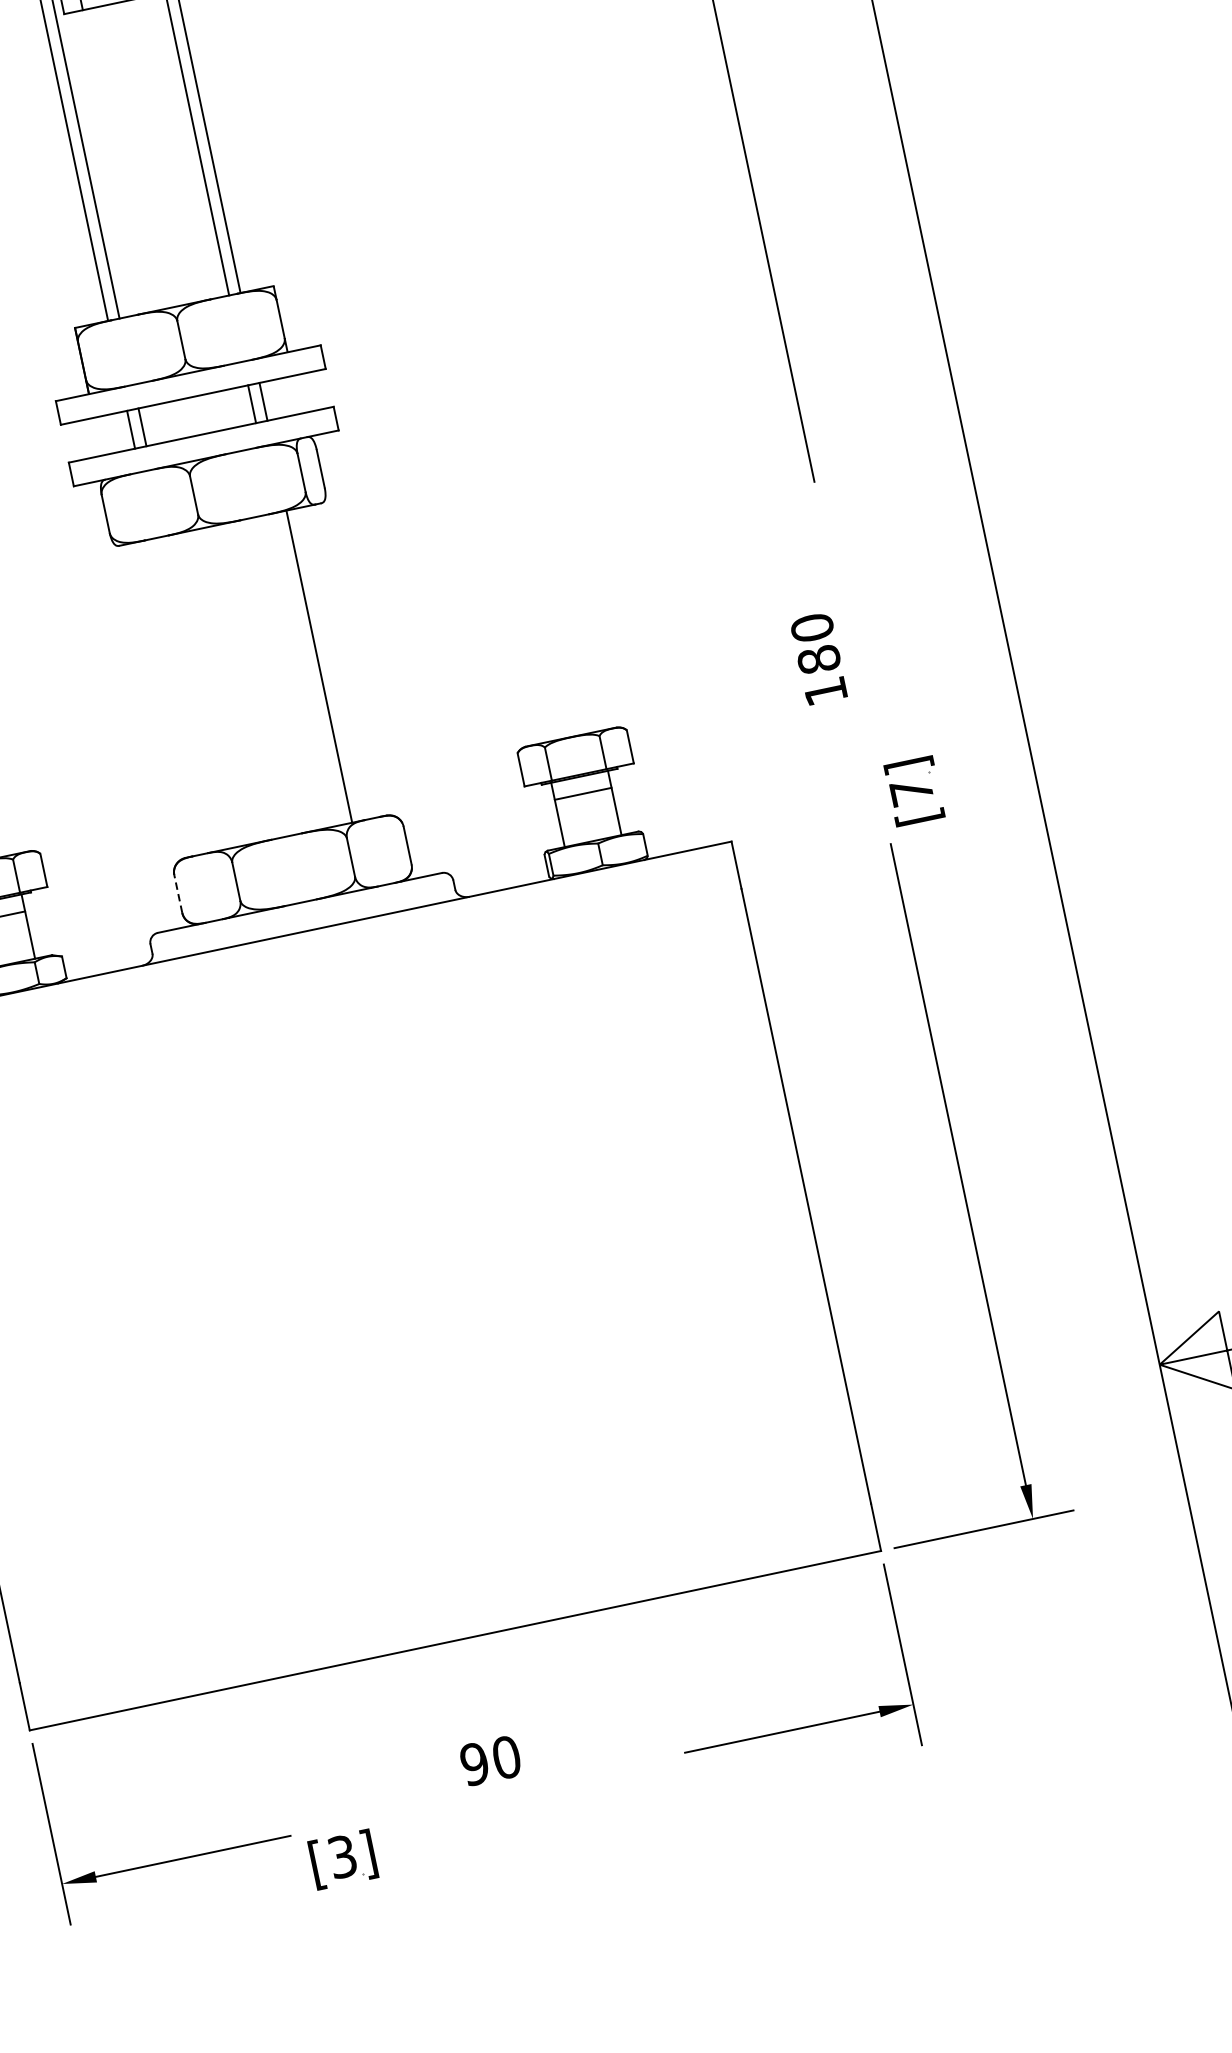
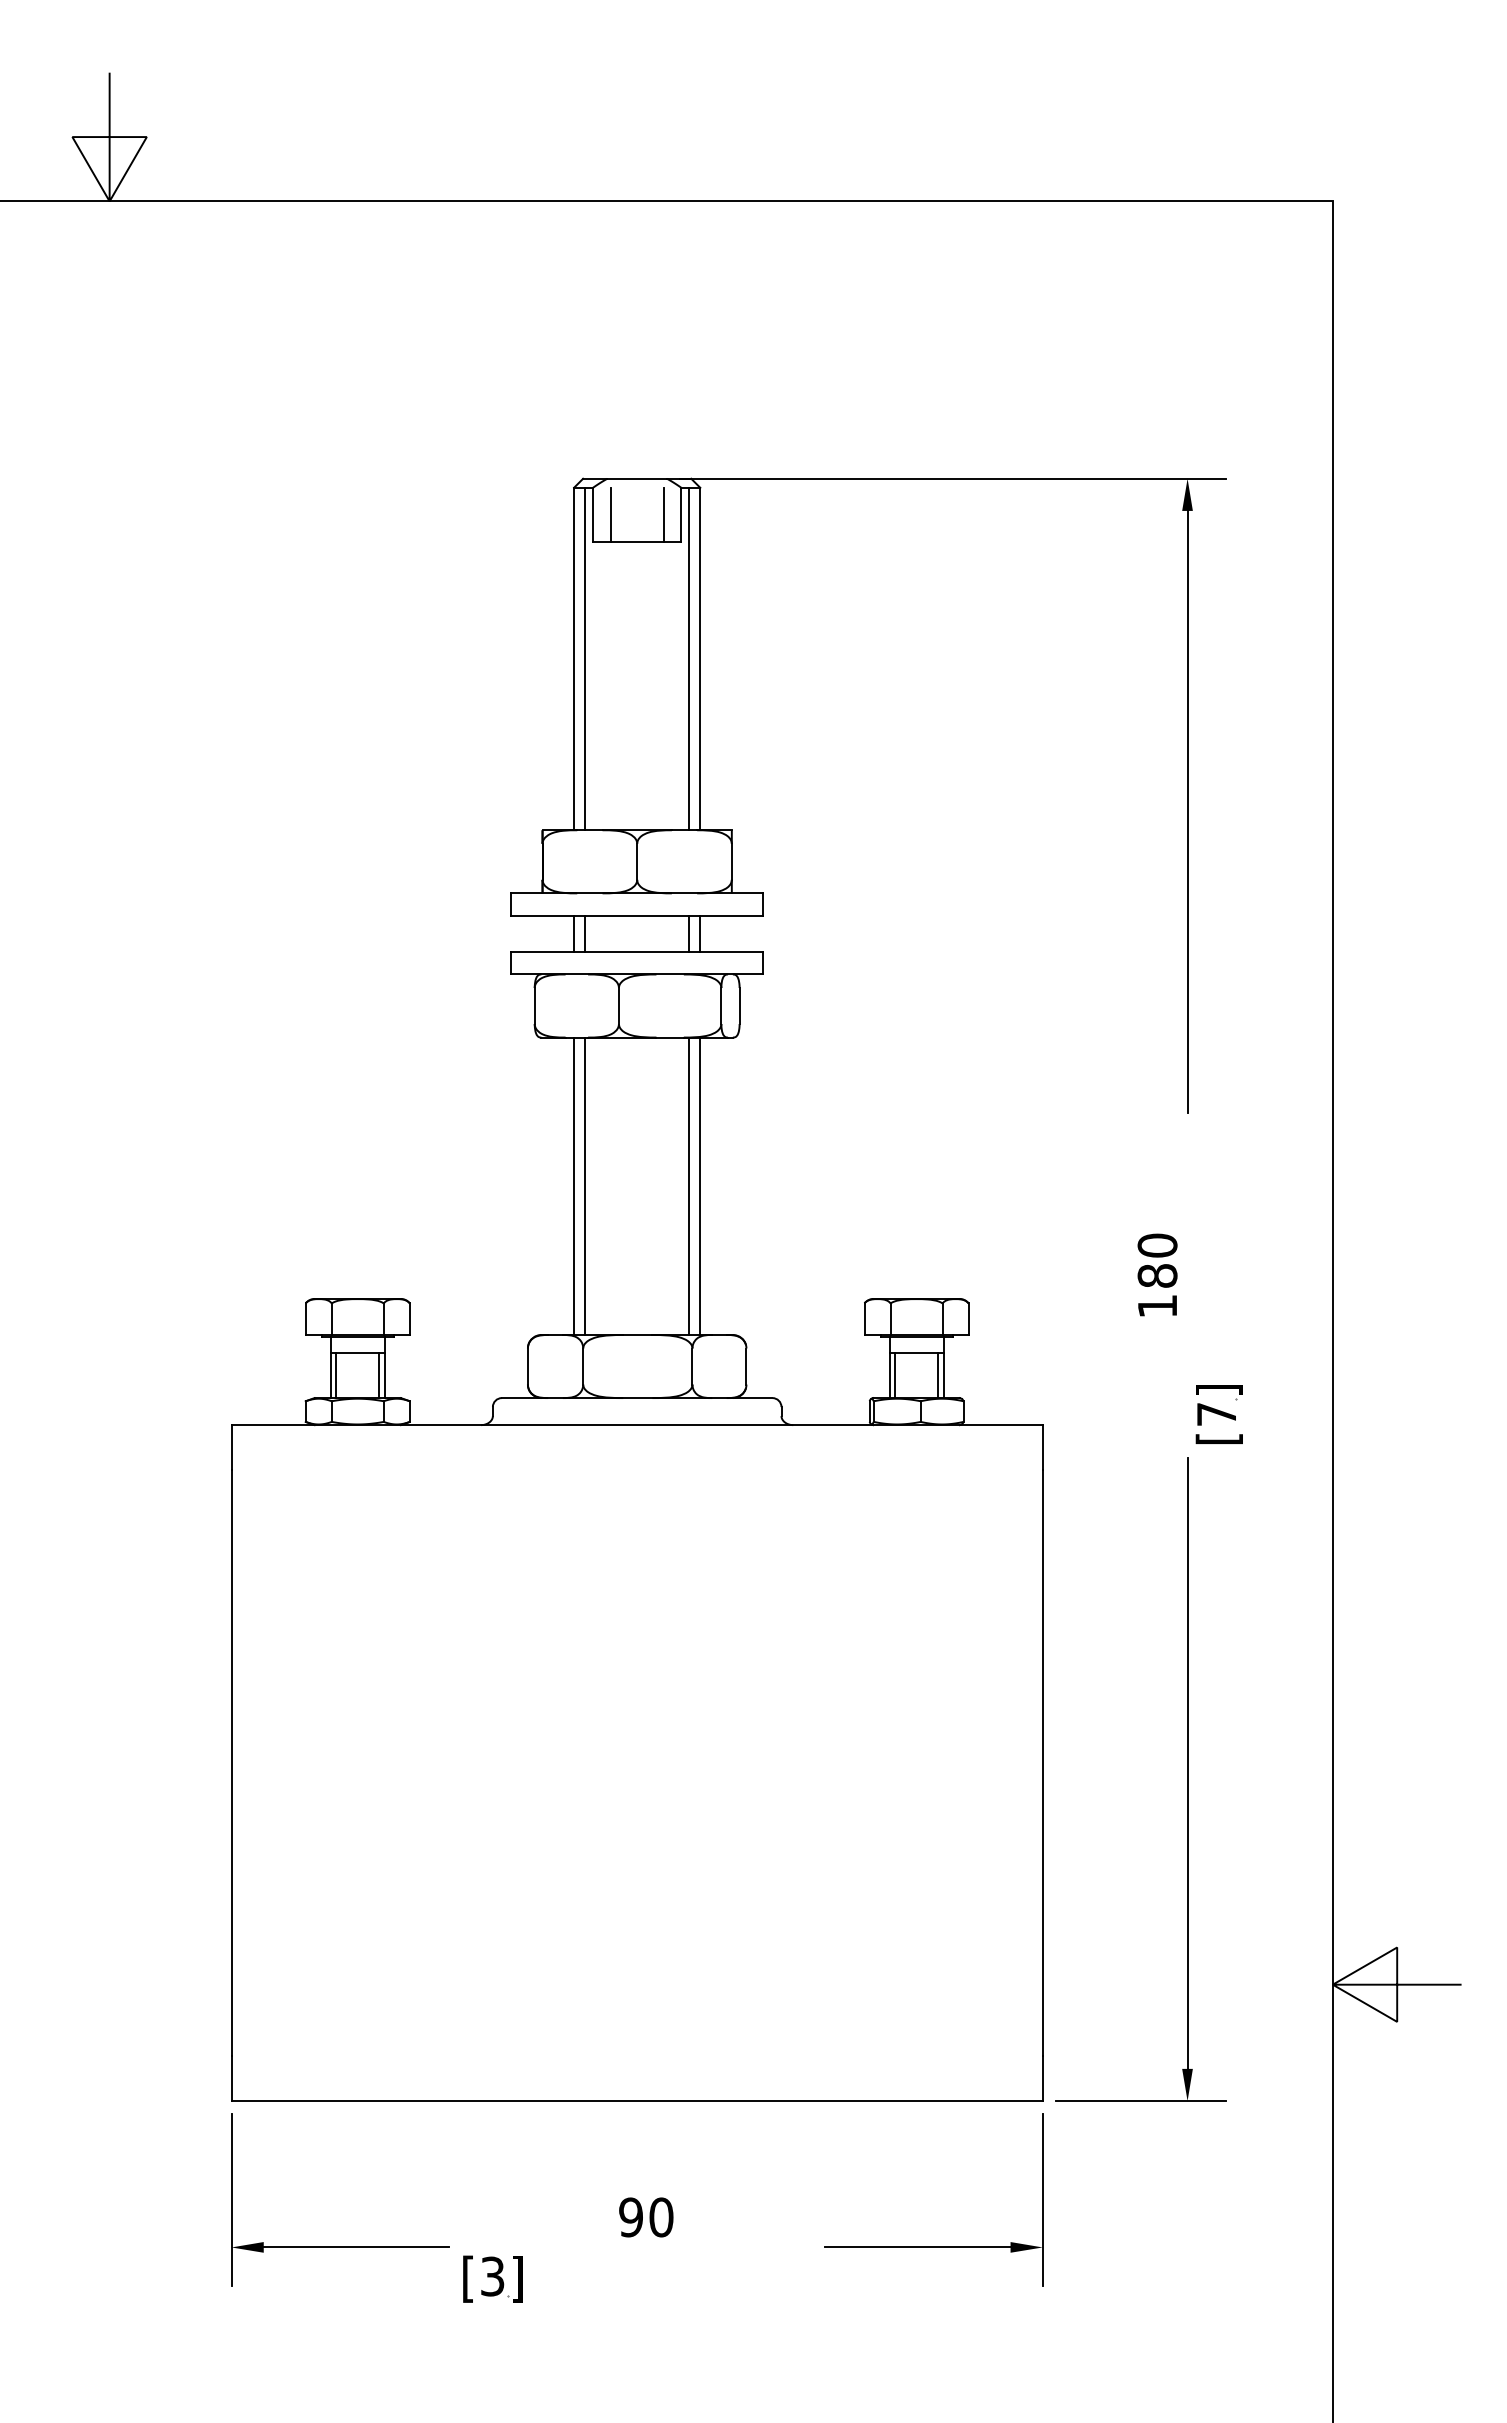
line: (307, 668) -> (689, 1185), added
line: (197, 691) -> (584, 1185), added
line: (187, 693) -> (574, 1185), added
line: (611, 812) -> (938, 1375), added
line: (564, 822) -> (894, 1375), added
line: (177, 894) -> (527, 1366), dashed -> solid
line: (24, 936) -> (379, 1375), added

